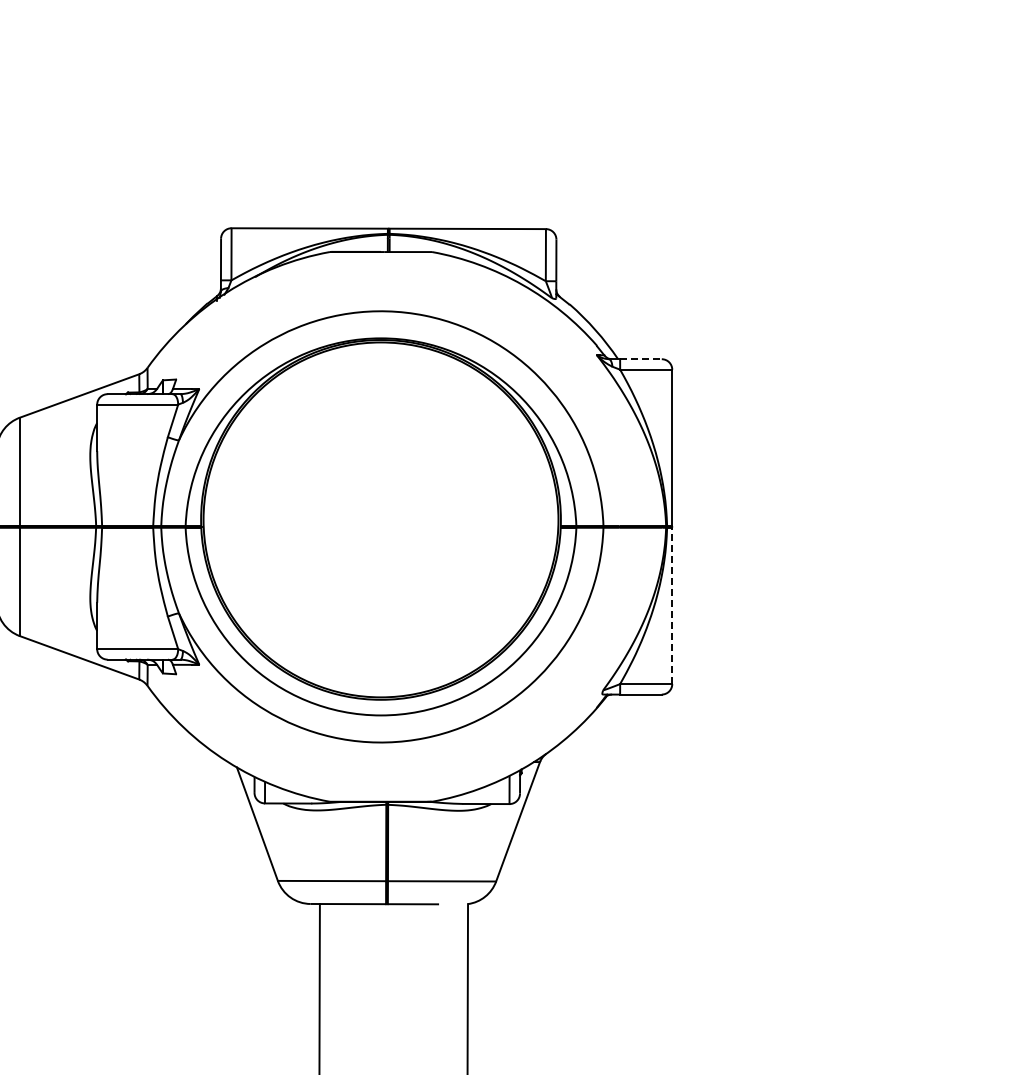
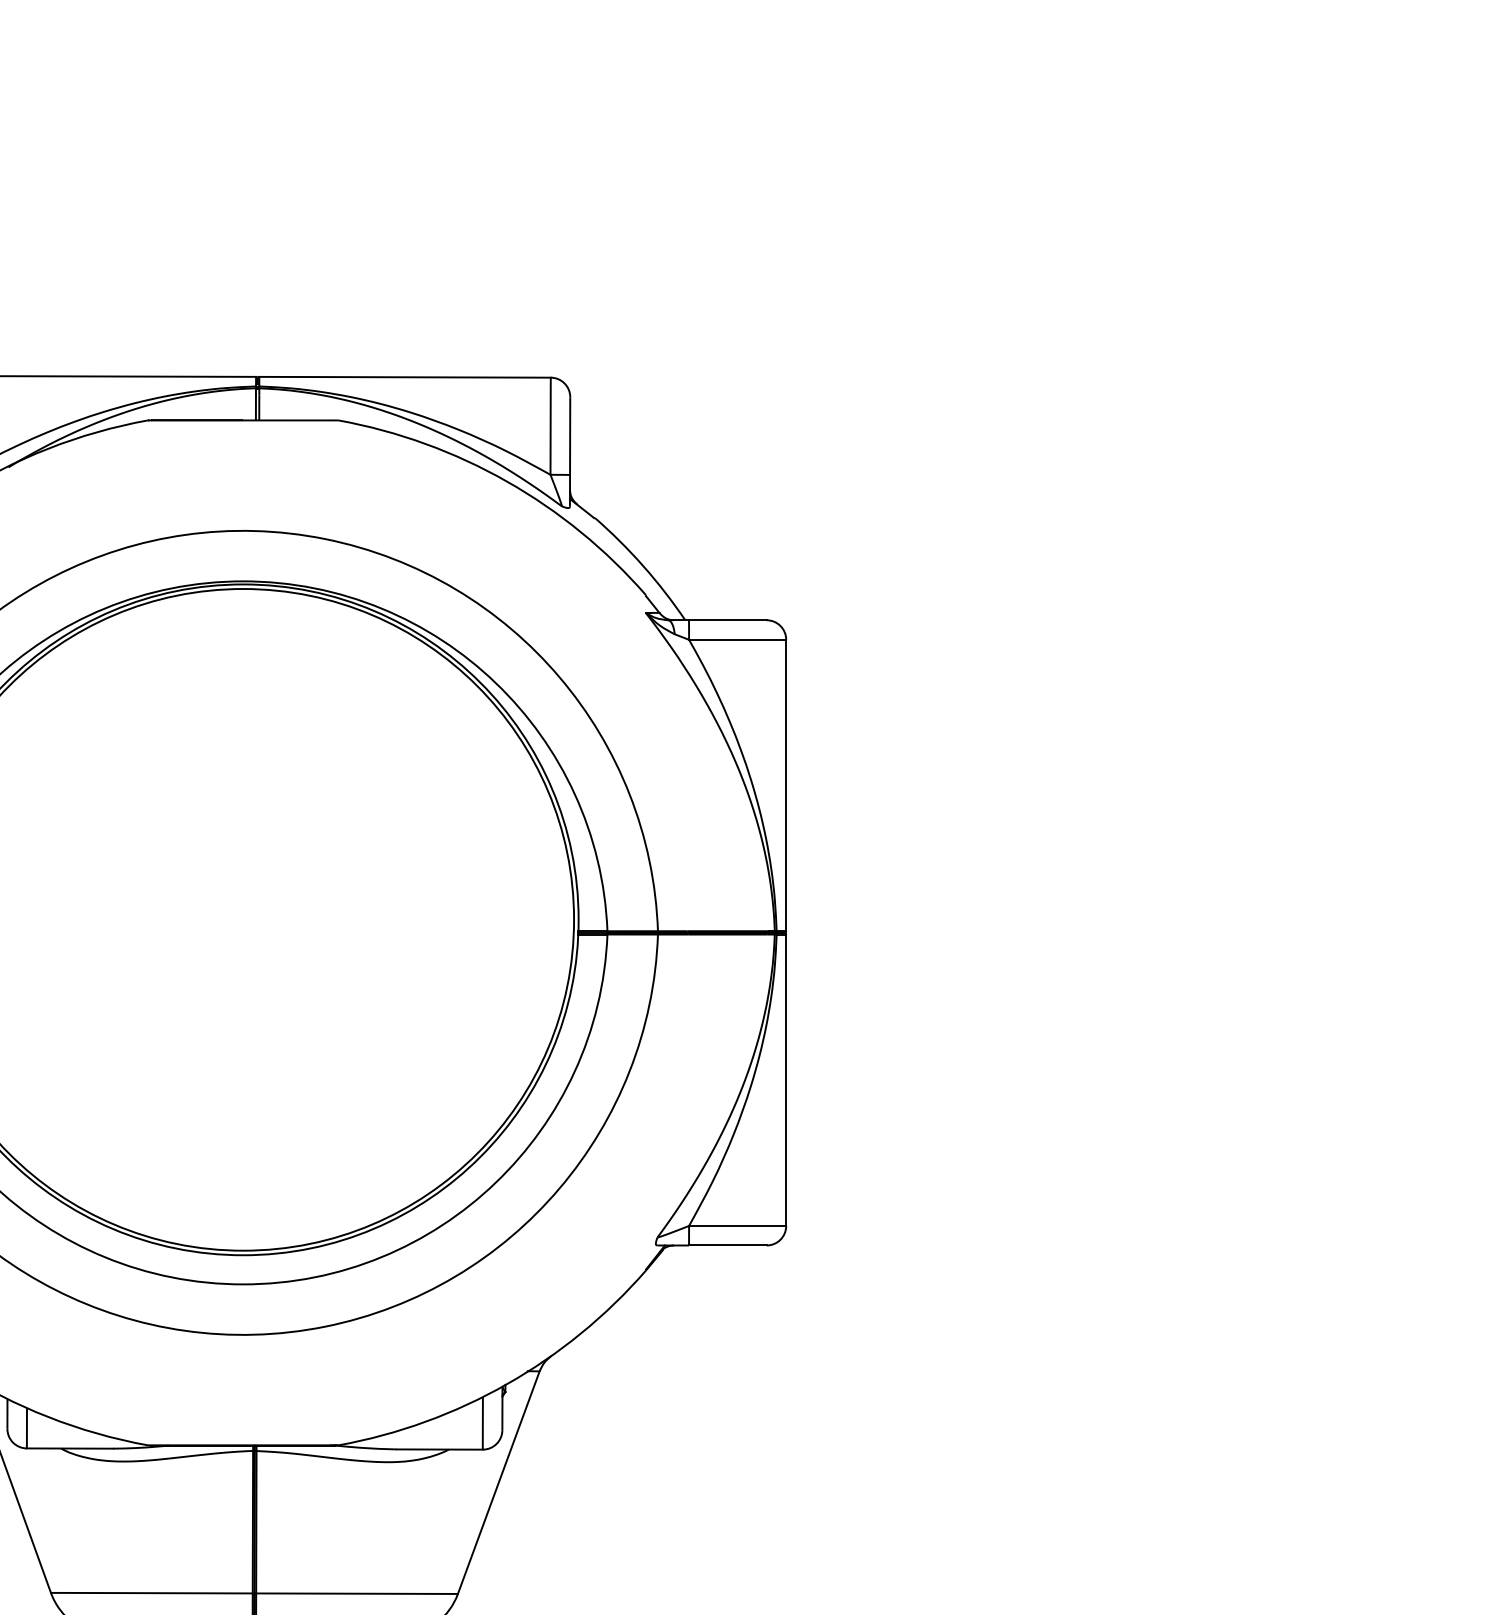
line: (640, 359) -> (726, 620), dashed -> solid
line: (672, 605) -> (786, 1079), dashed -> solid

